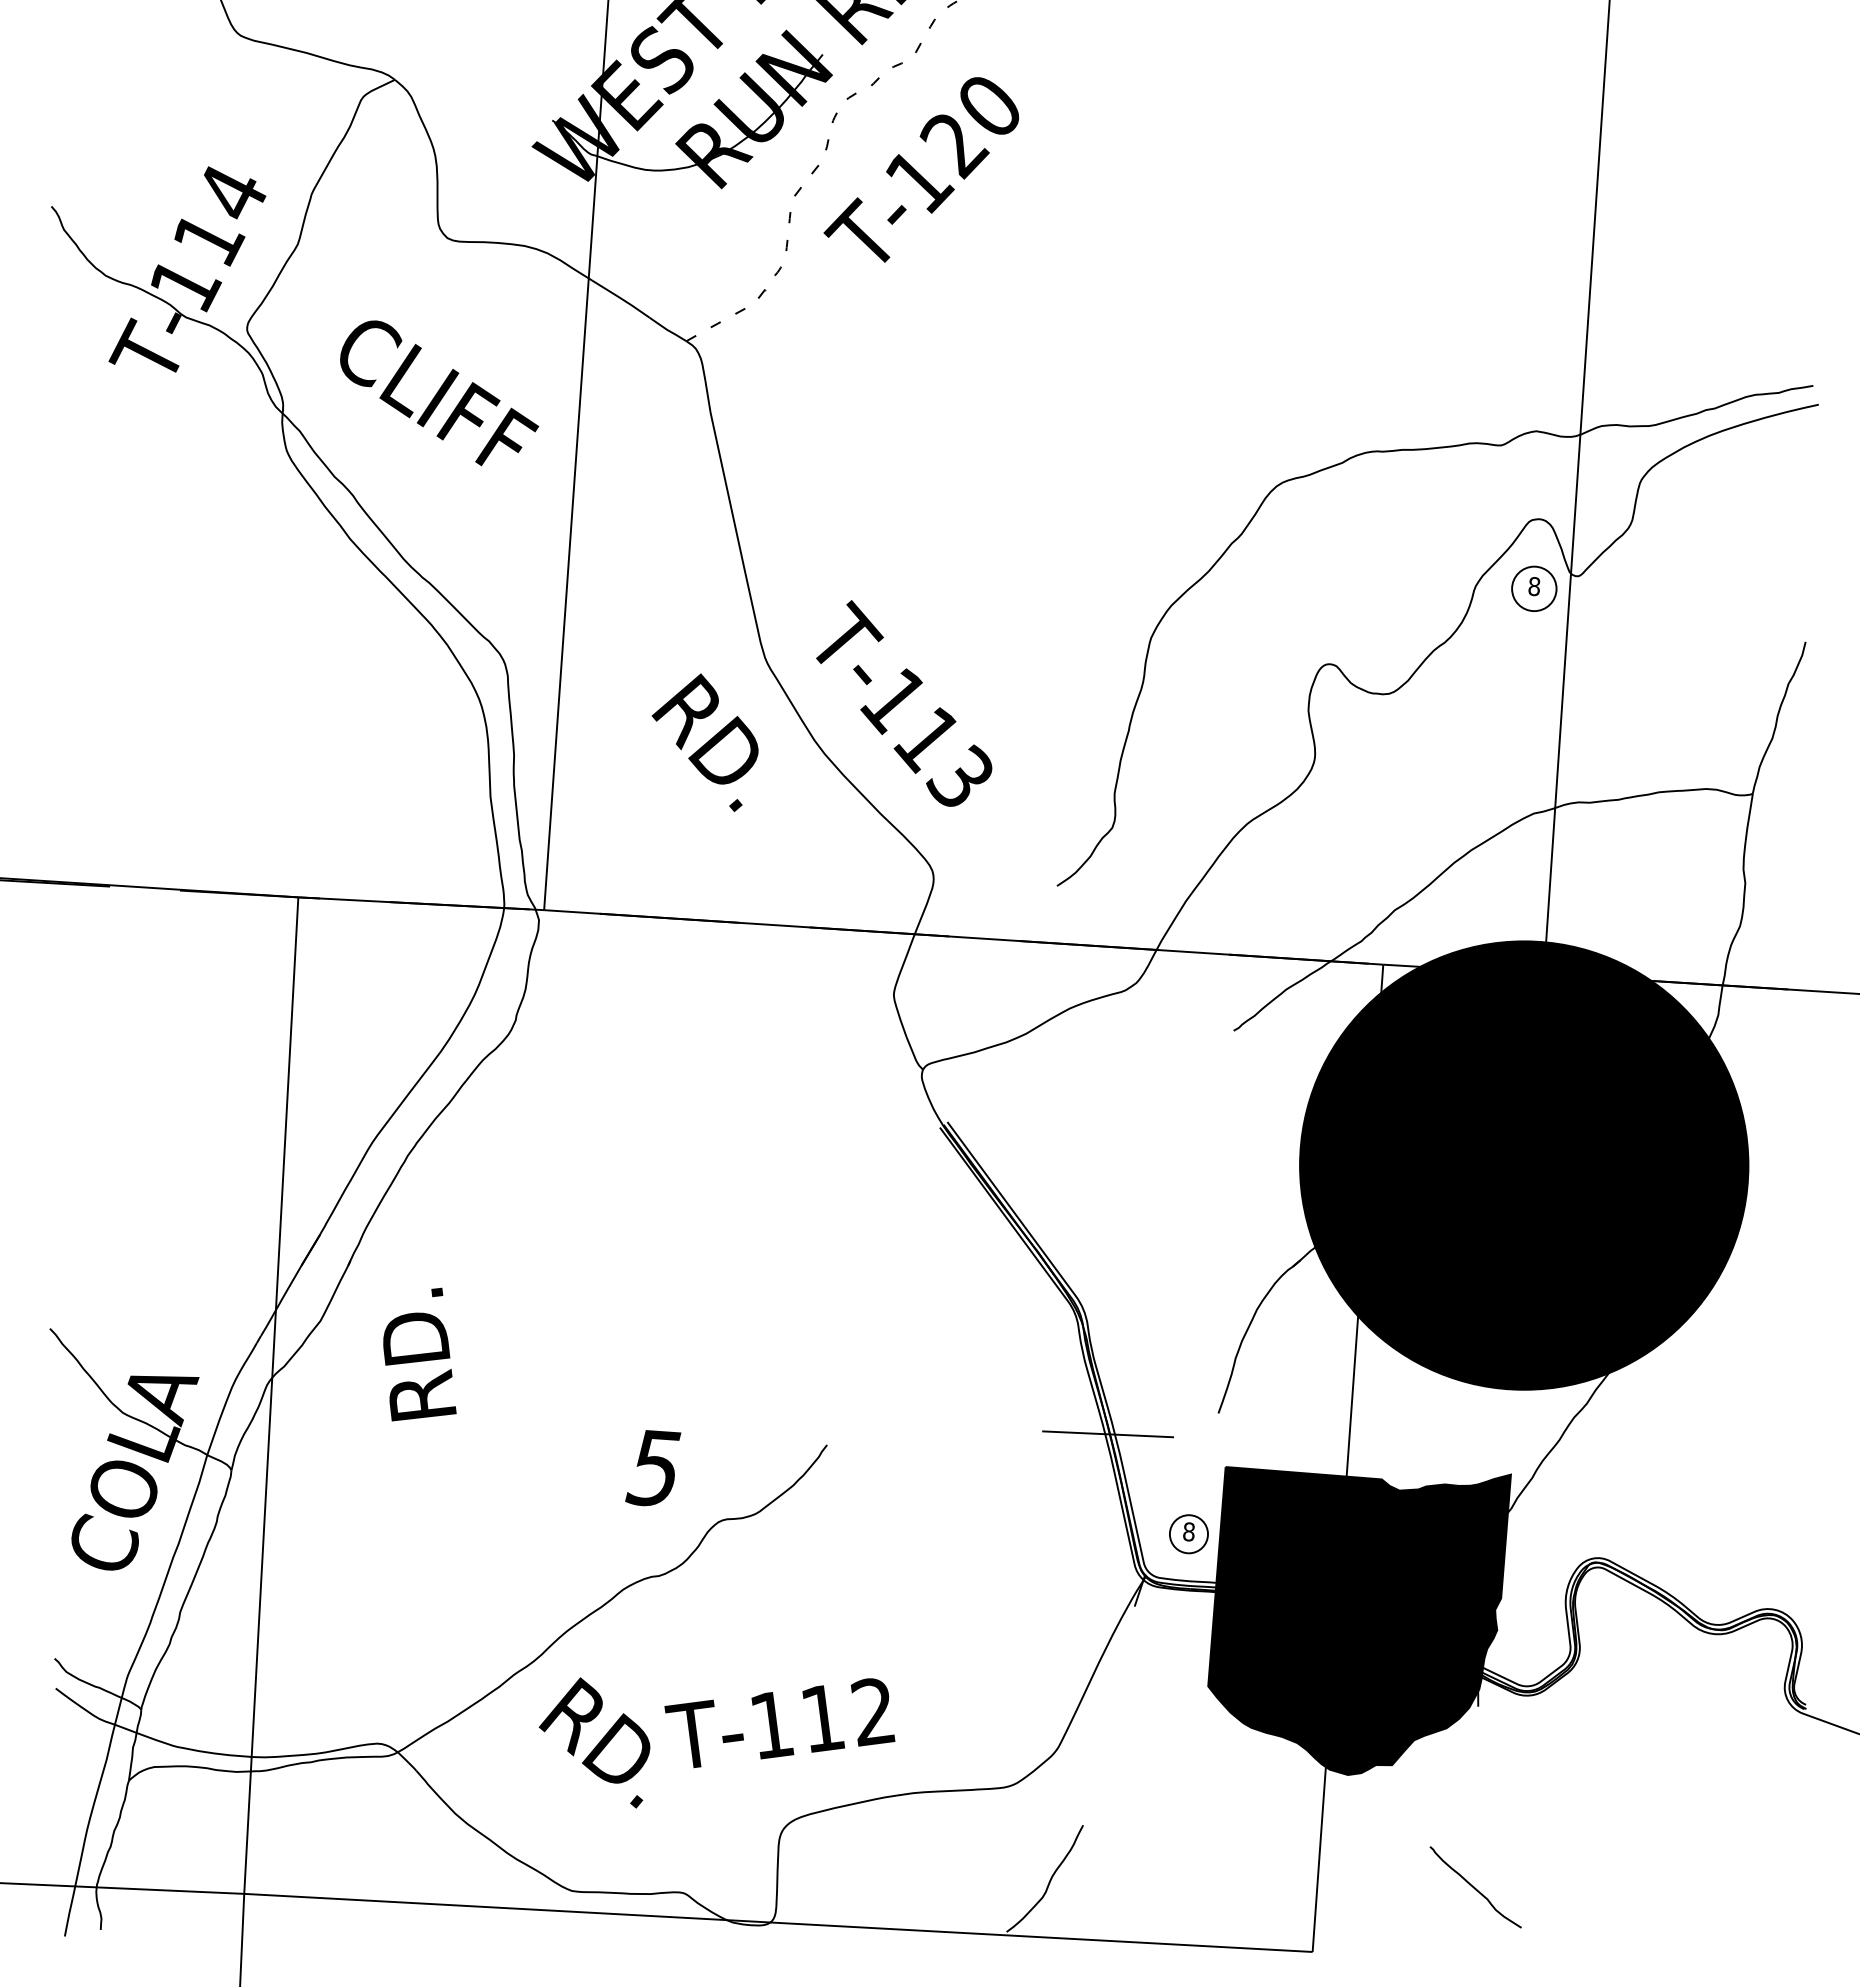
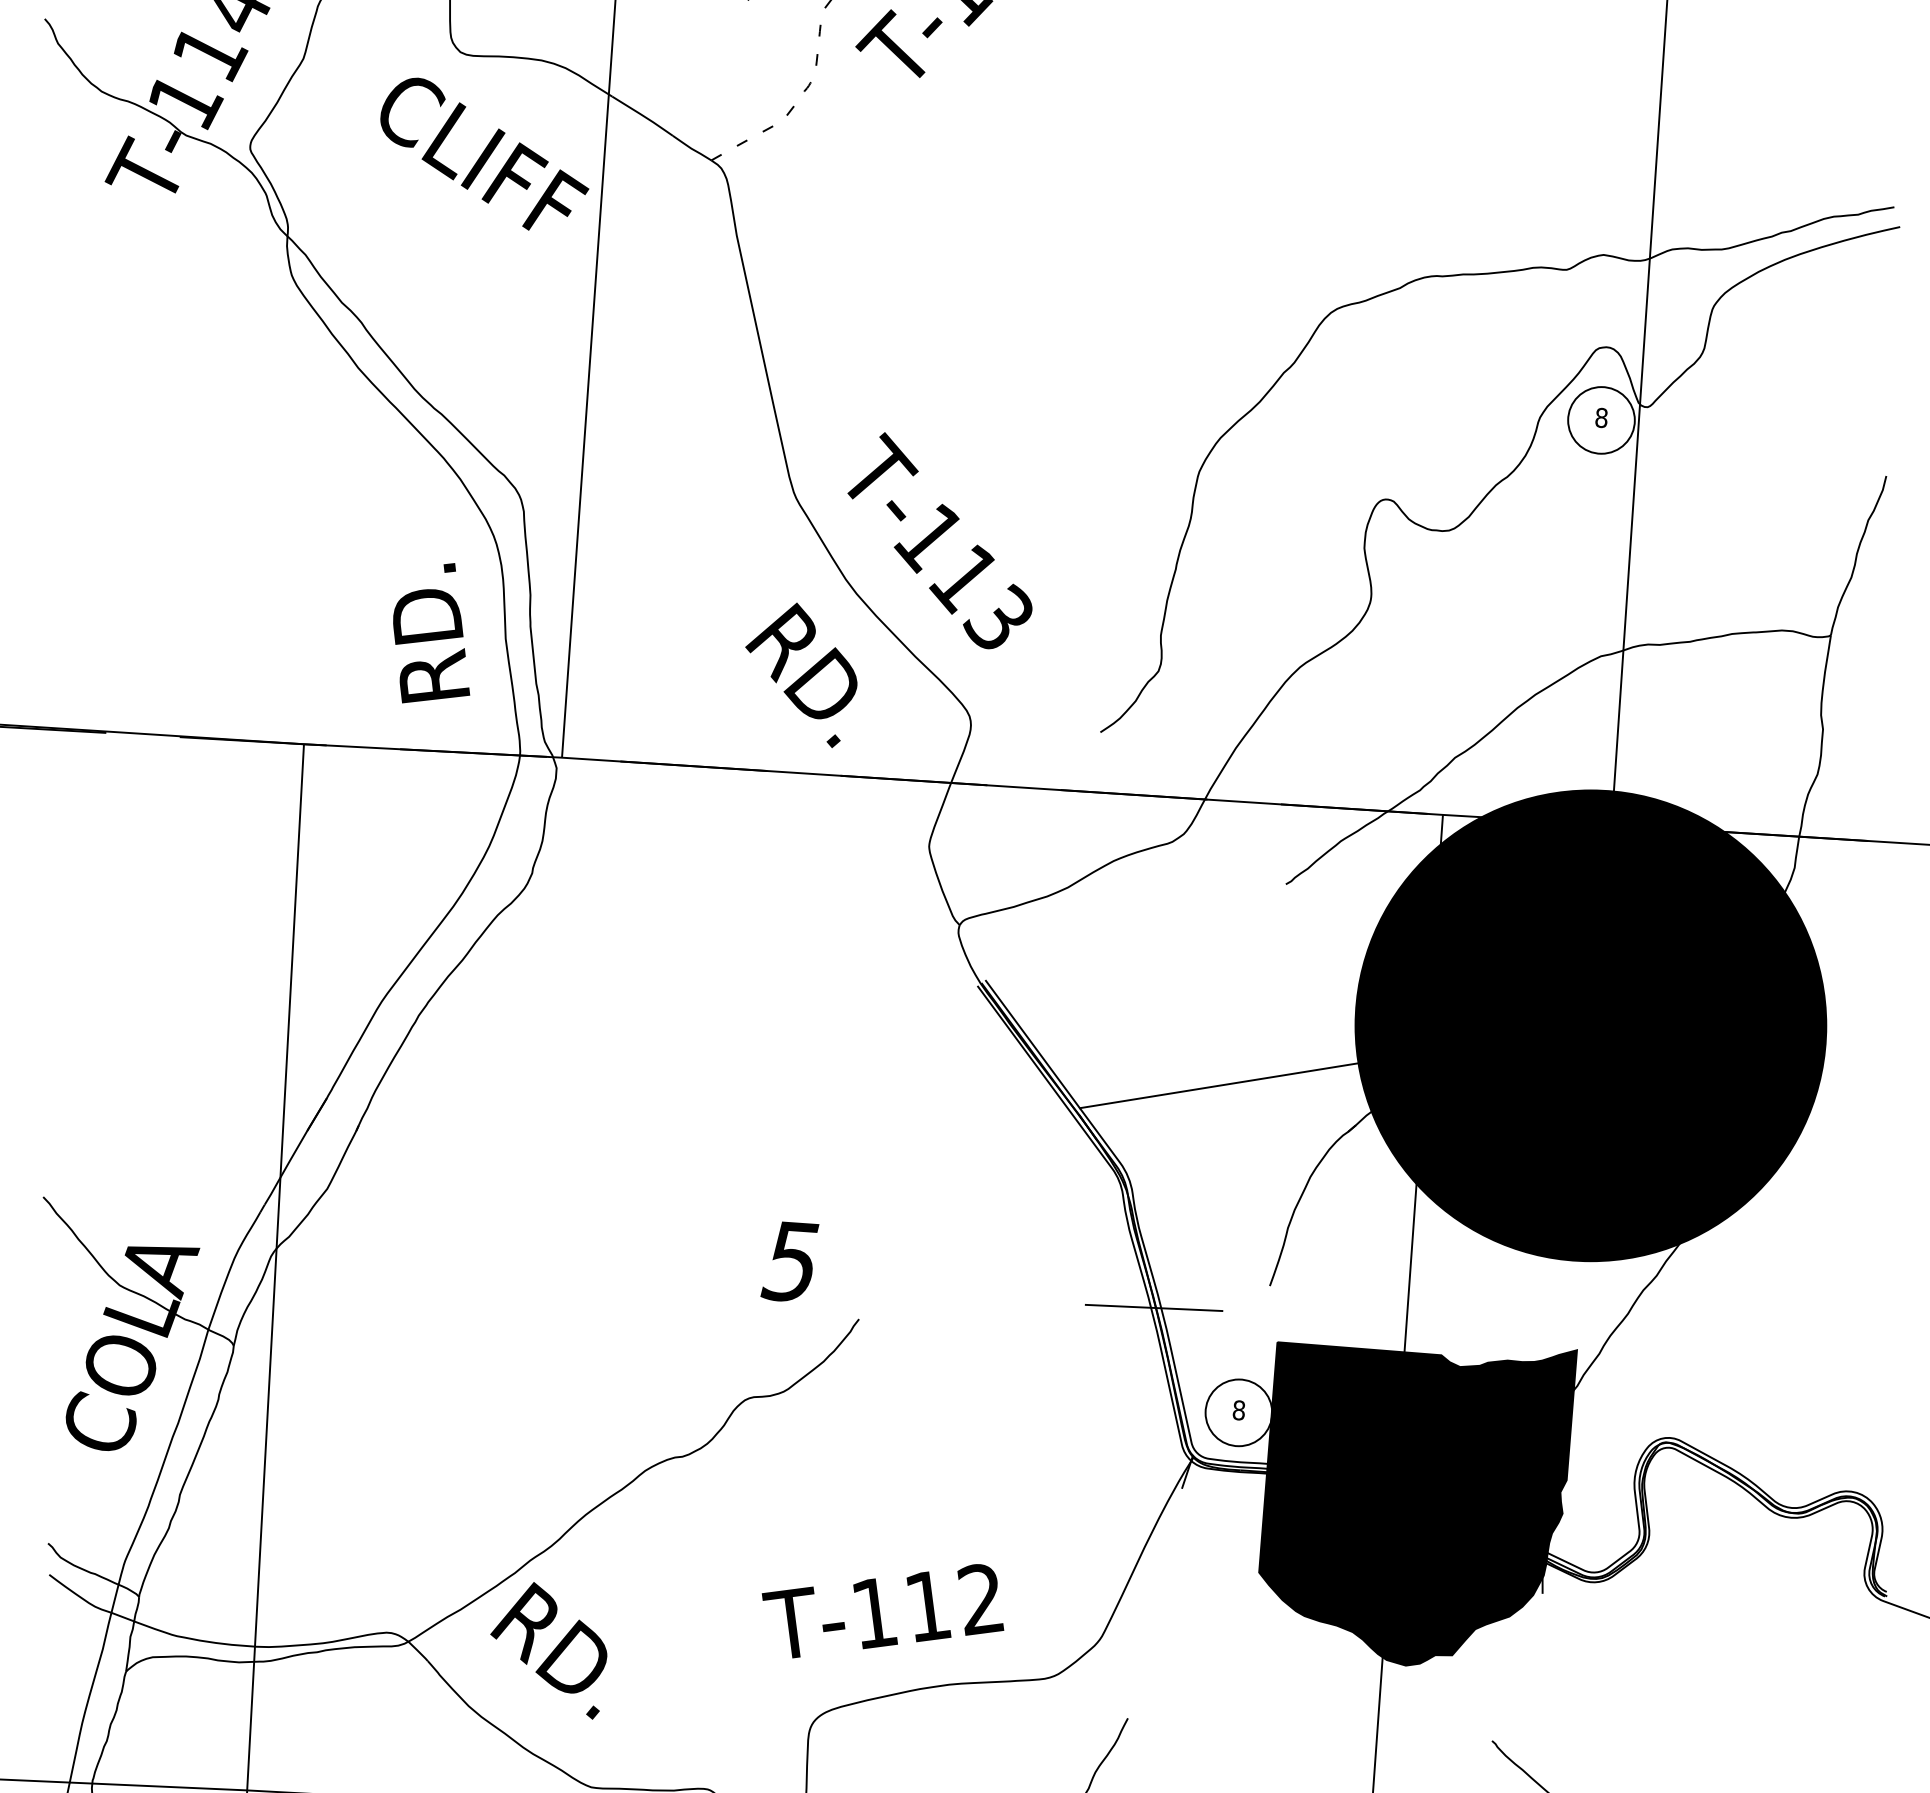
text: (439, 393) -> (484, 154), moved
circle: (1534, 588) -> (1601, 420), size x1.43
text: (704, 742) -> (800, 675), moved
line: (1169, 1222) -> (1218, 1085), added
text: (419, 1354) -> (431, 633), moved
text: (653, 1468) -> (790, 1261), moved
circle: (1188, 1534) -> (1238, 1413), size x1.67
text: (779, 1722) -> (882, 1610), moved
text: (594, 1742) -> (548, 1650), moved

